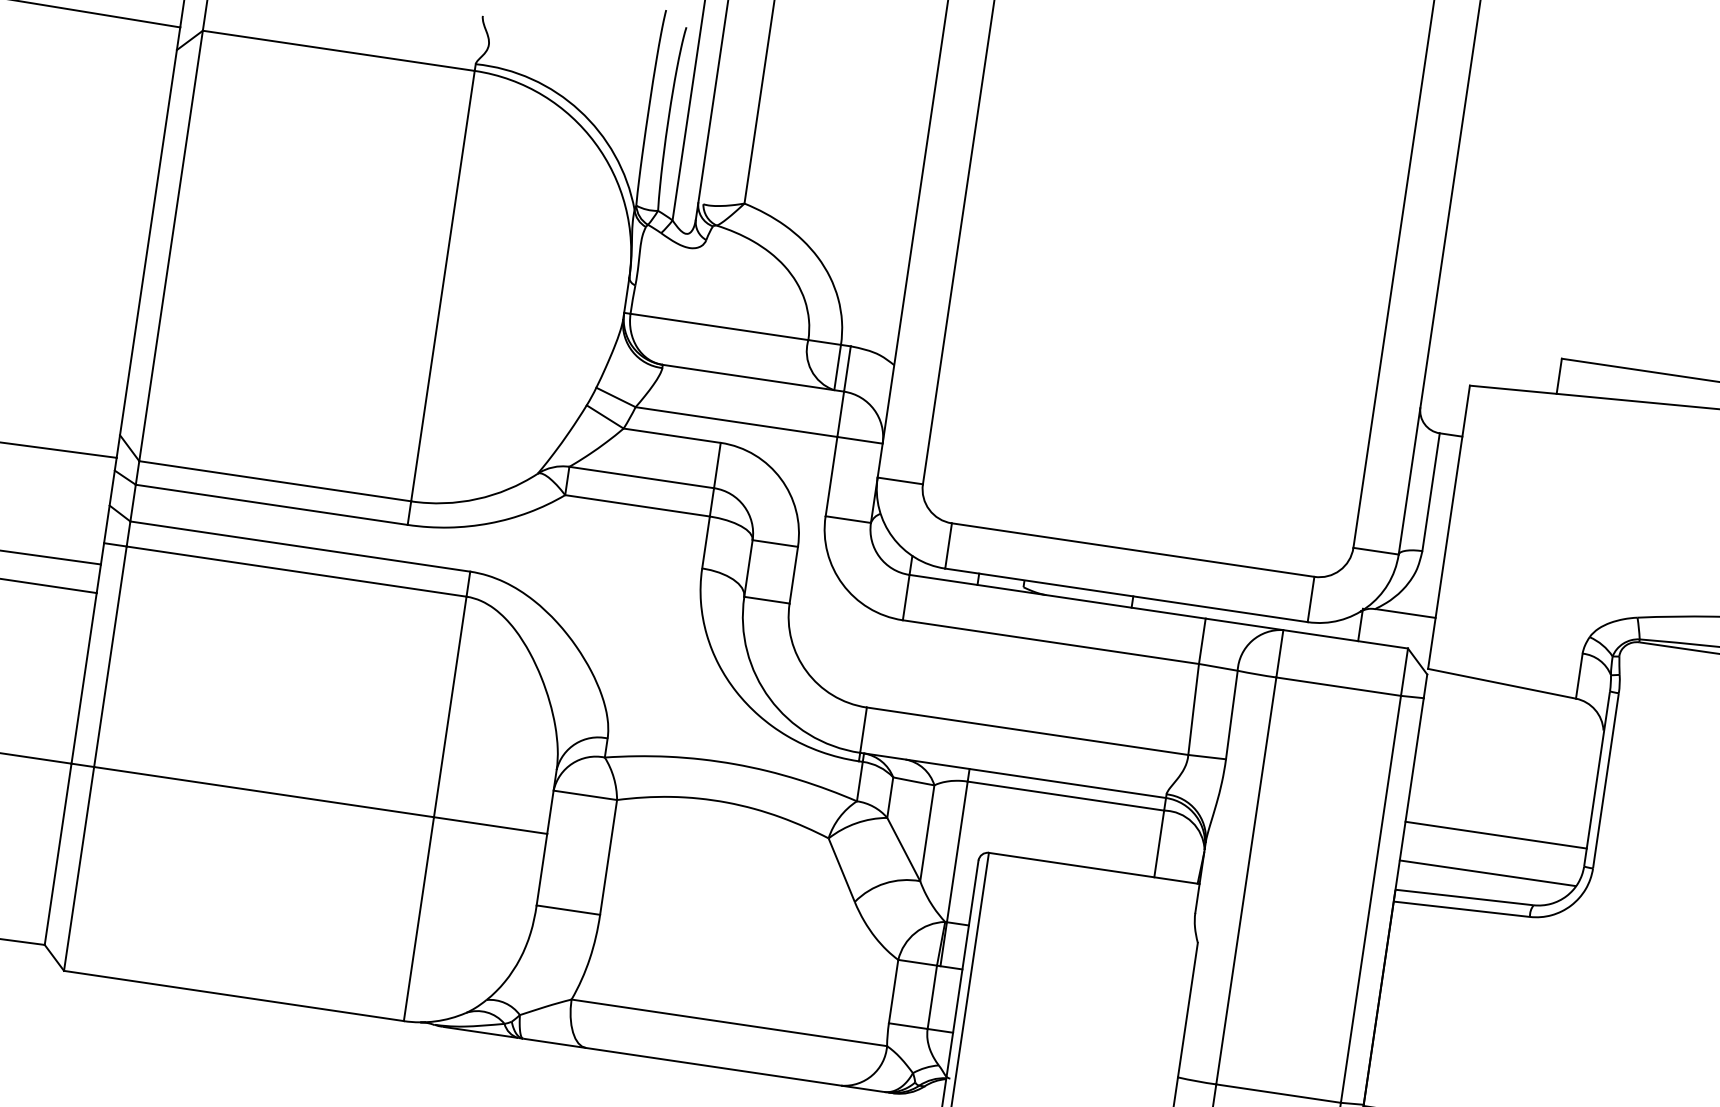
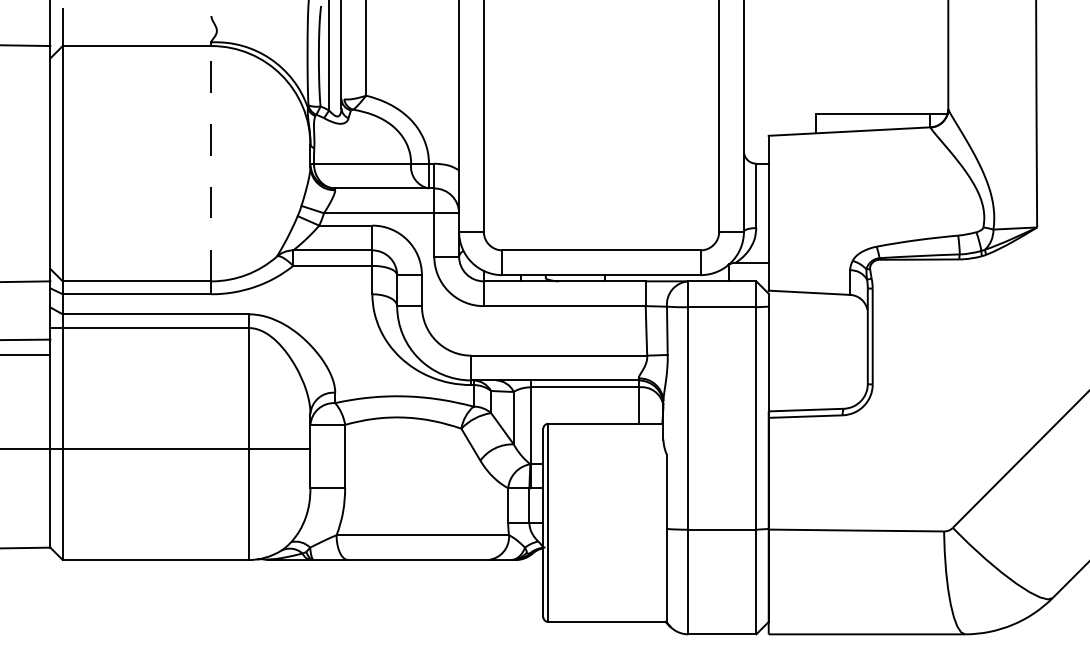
line: (443, 285) -> (211, 163), solid -> dashed
line: (1494, 835) -> (817, 374), removed
line: (1487, 873) -> (816, 395), removed

